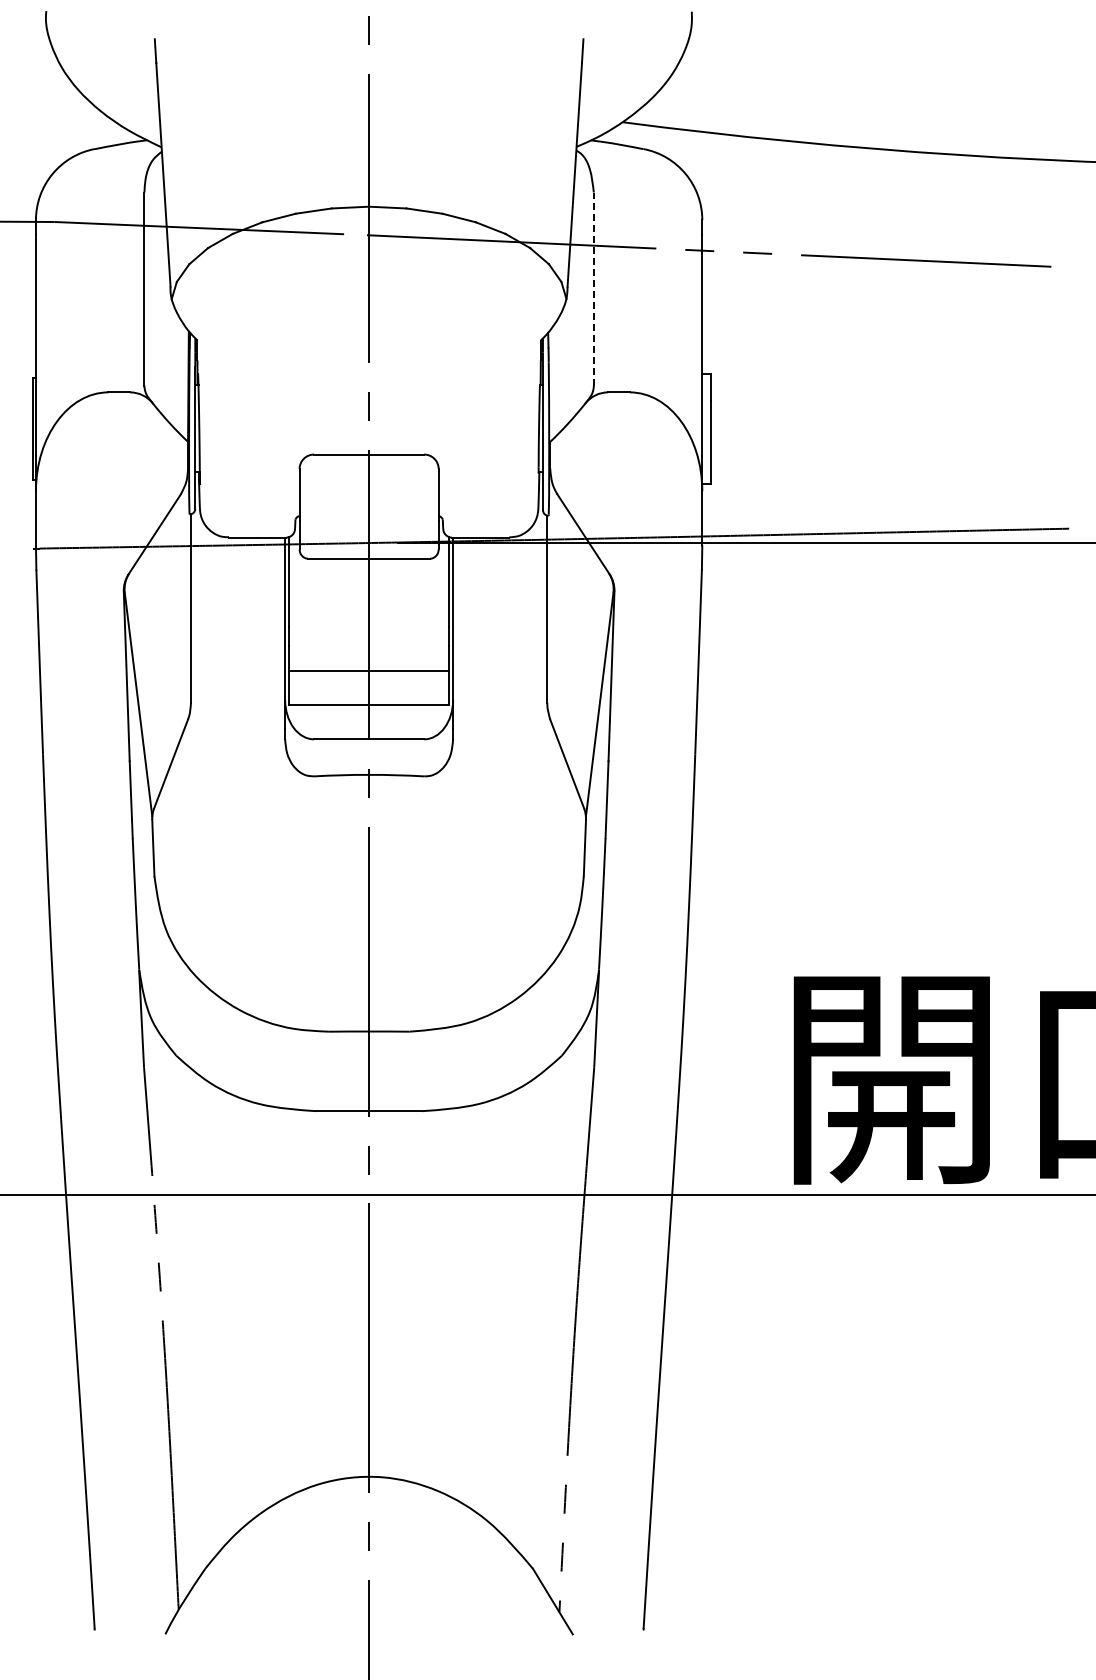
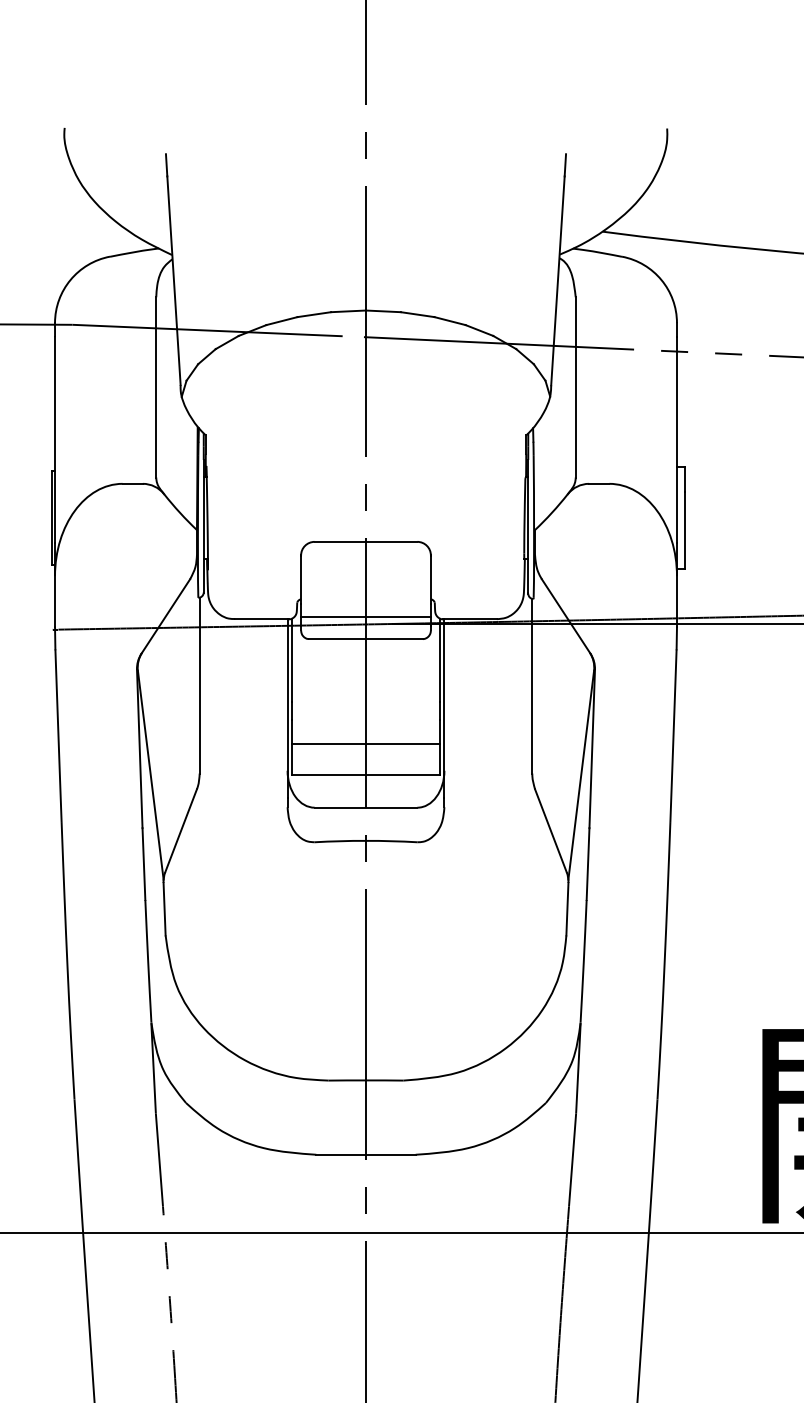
line: (593, 289) -> (575, 387), dashed -> solid
line: (368, 535) -> (365, 617), added

